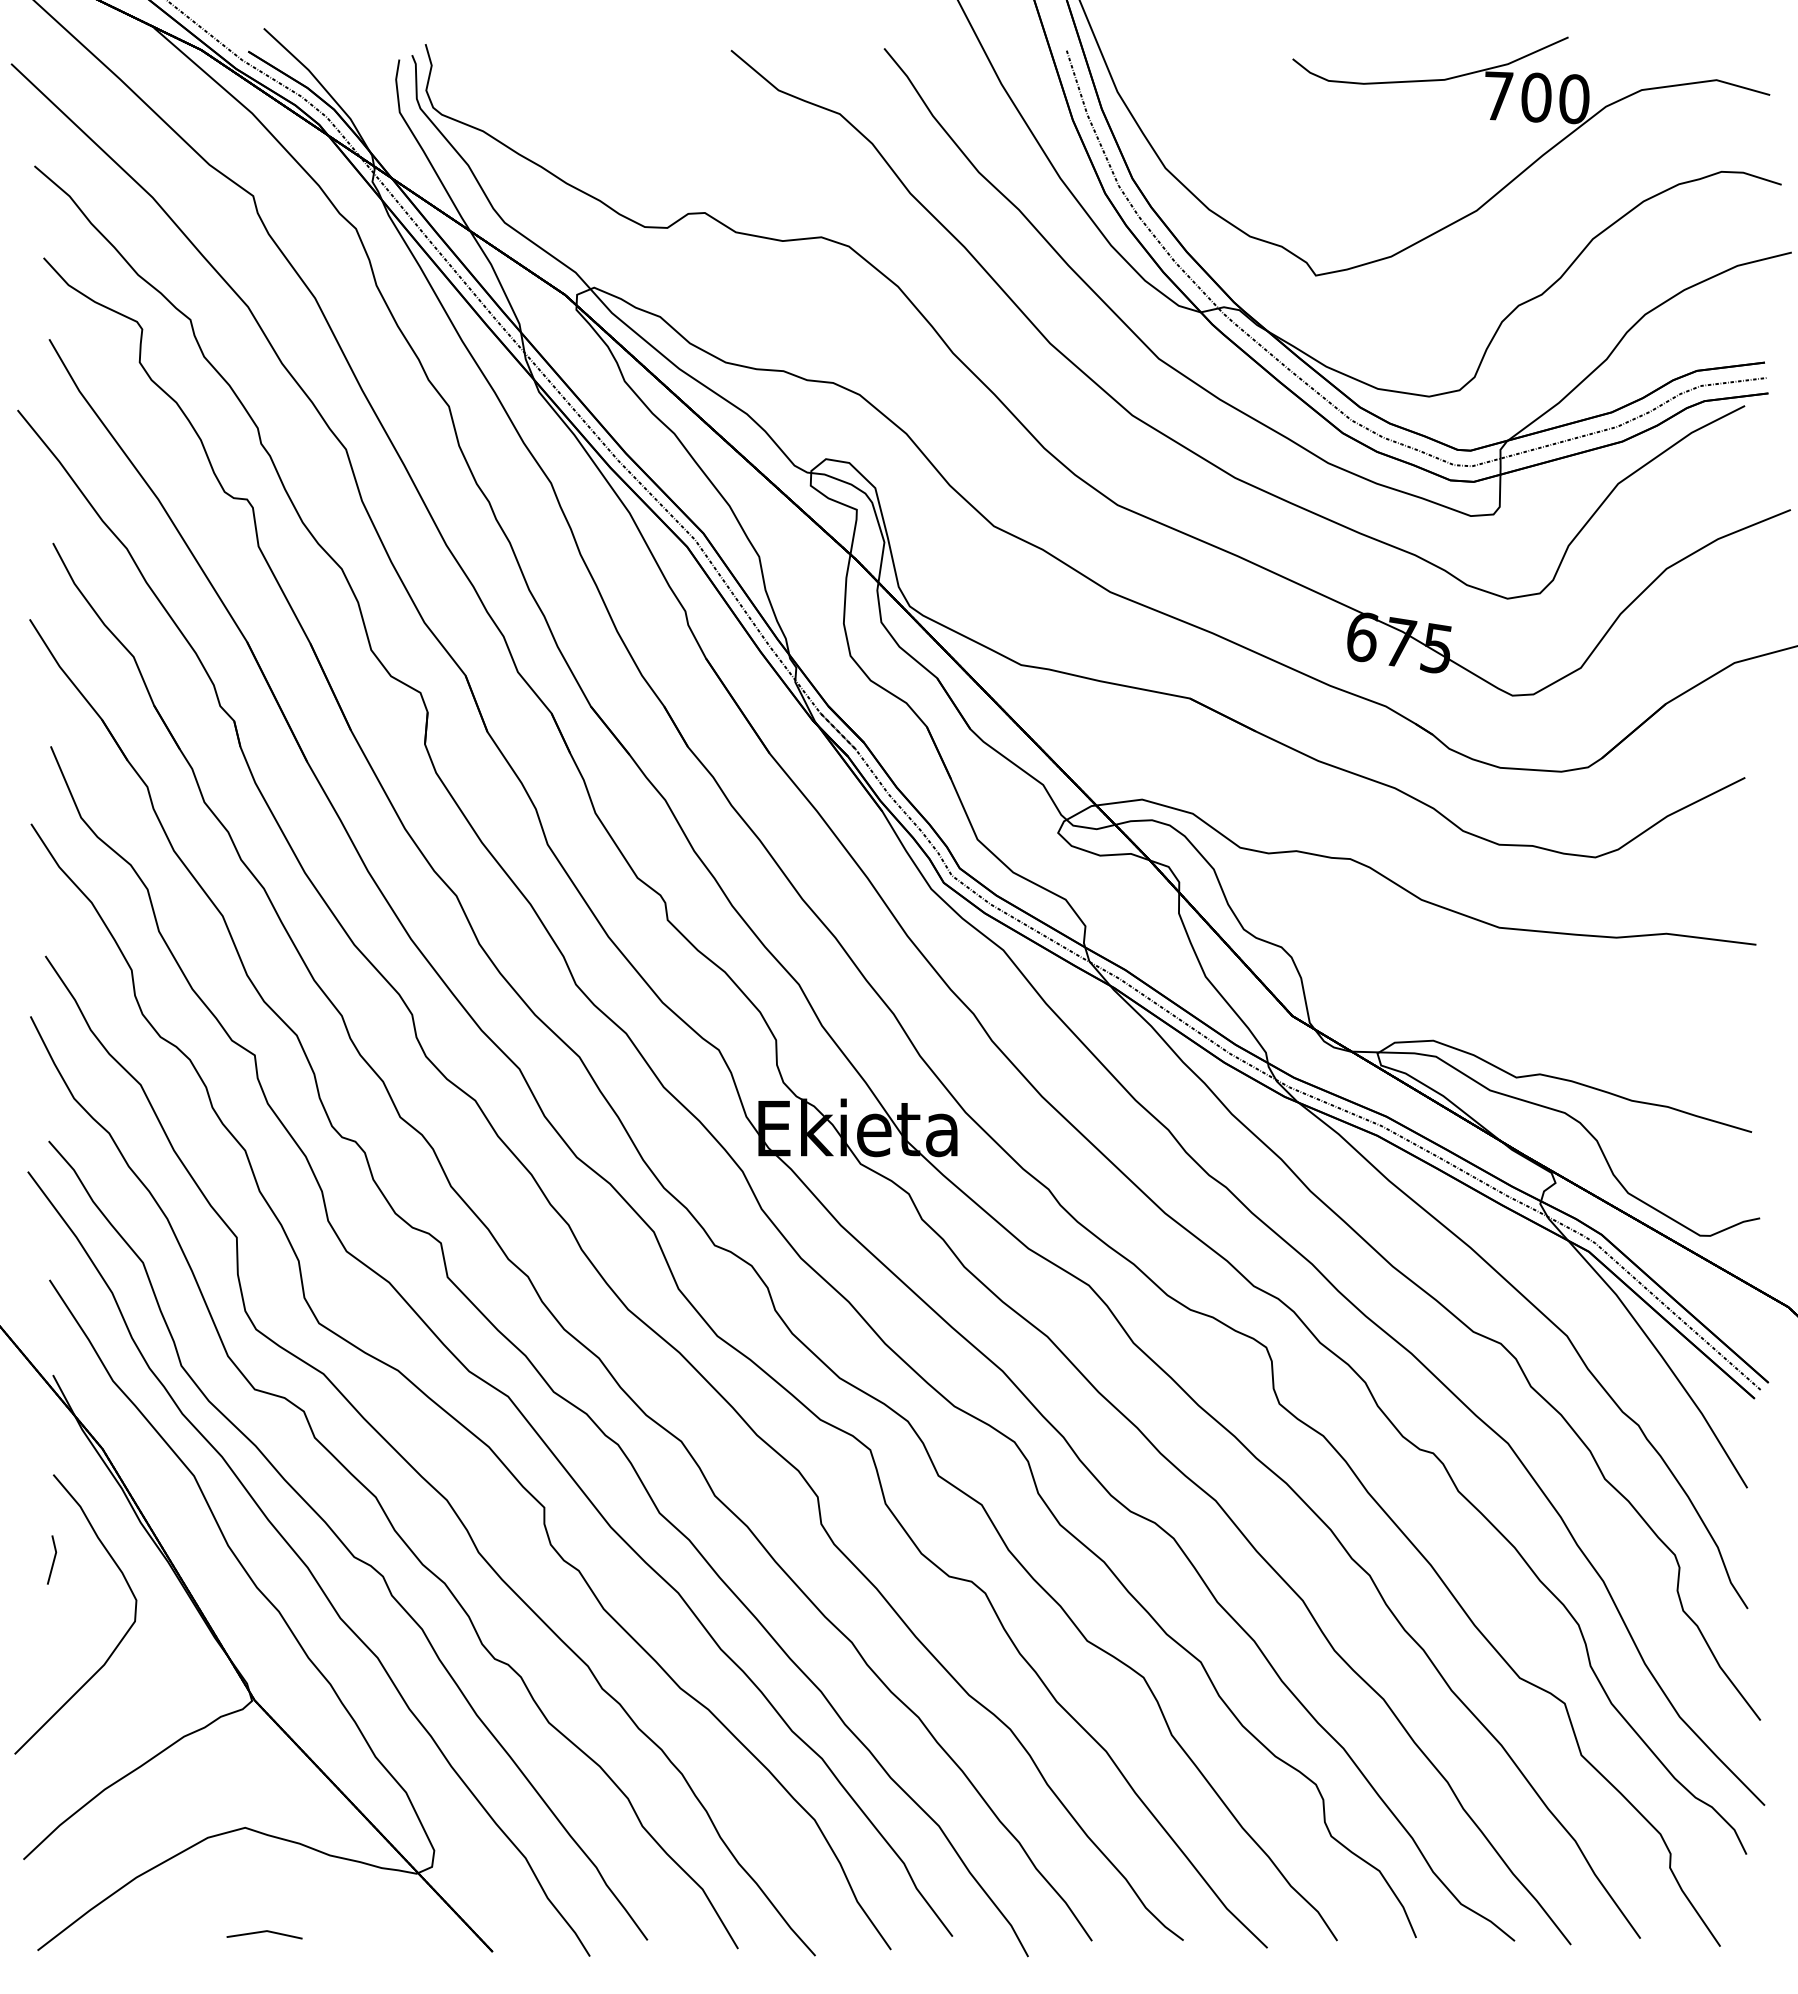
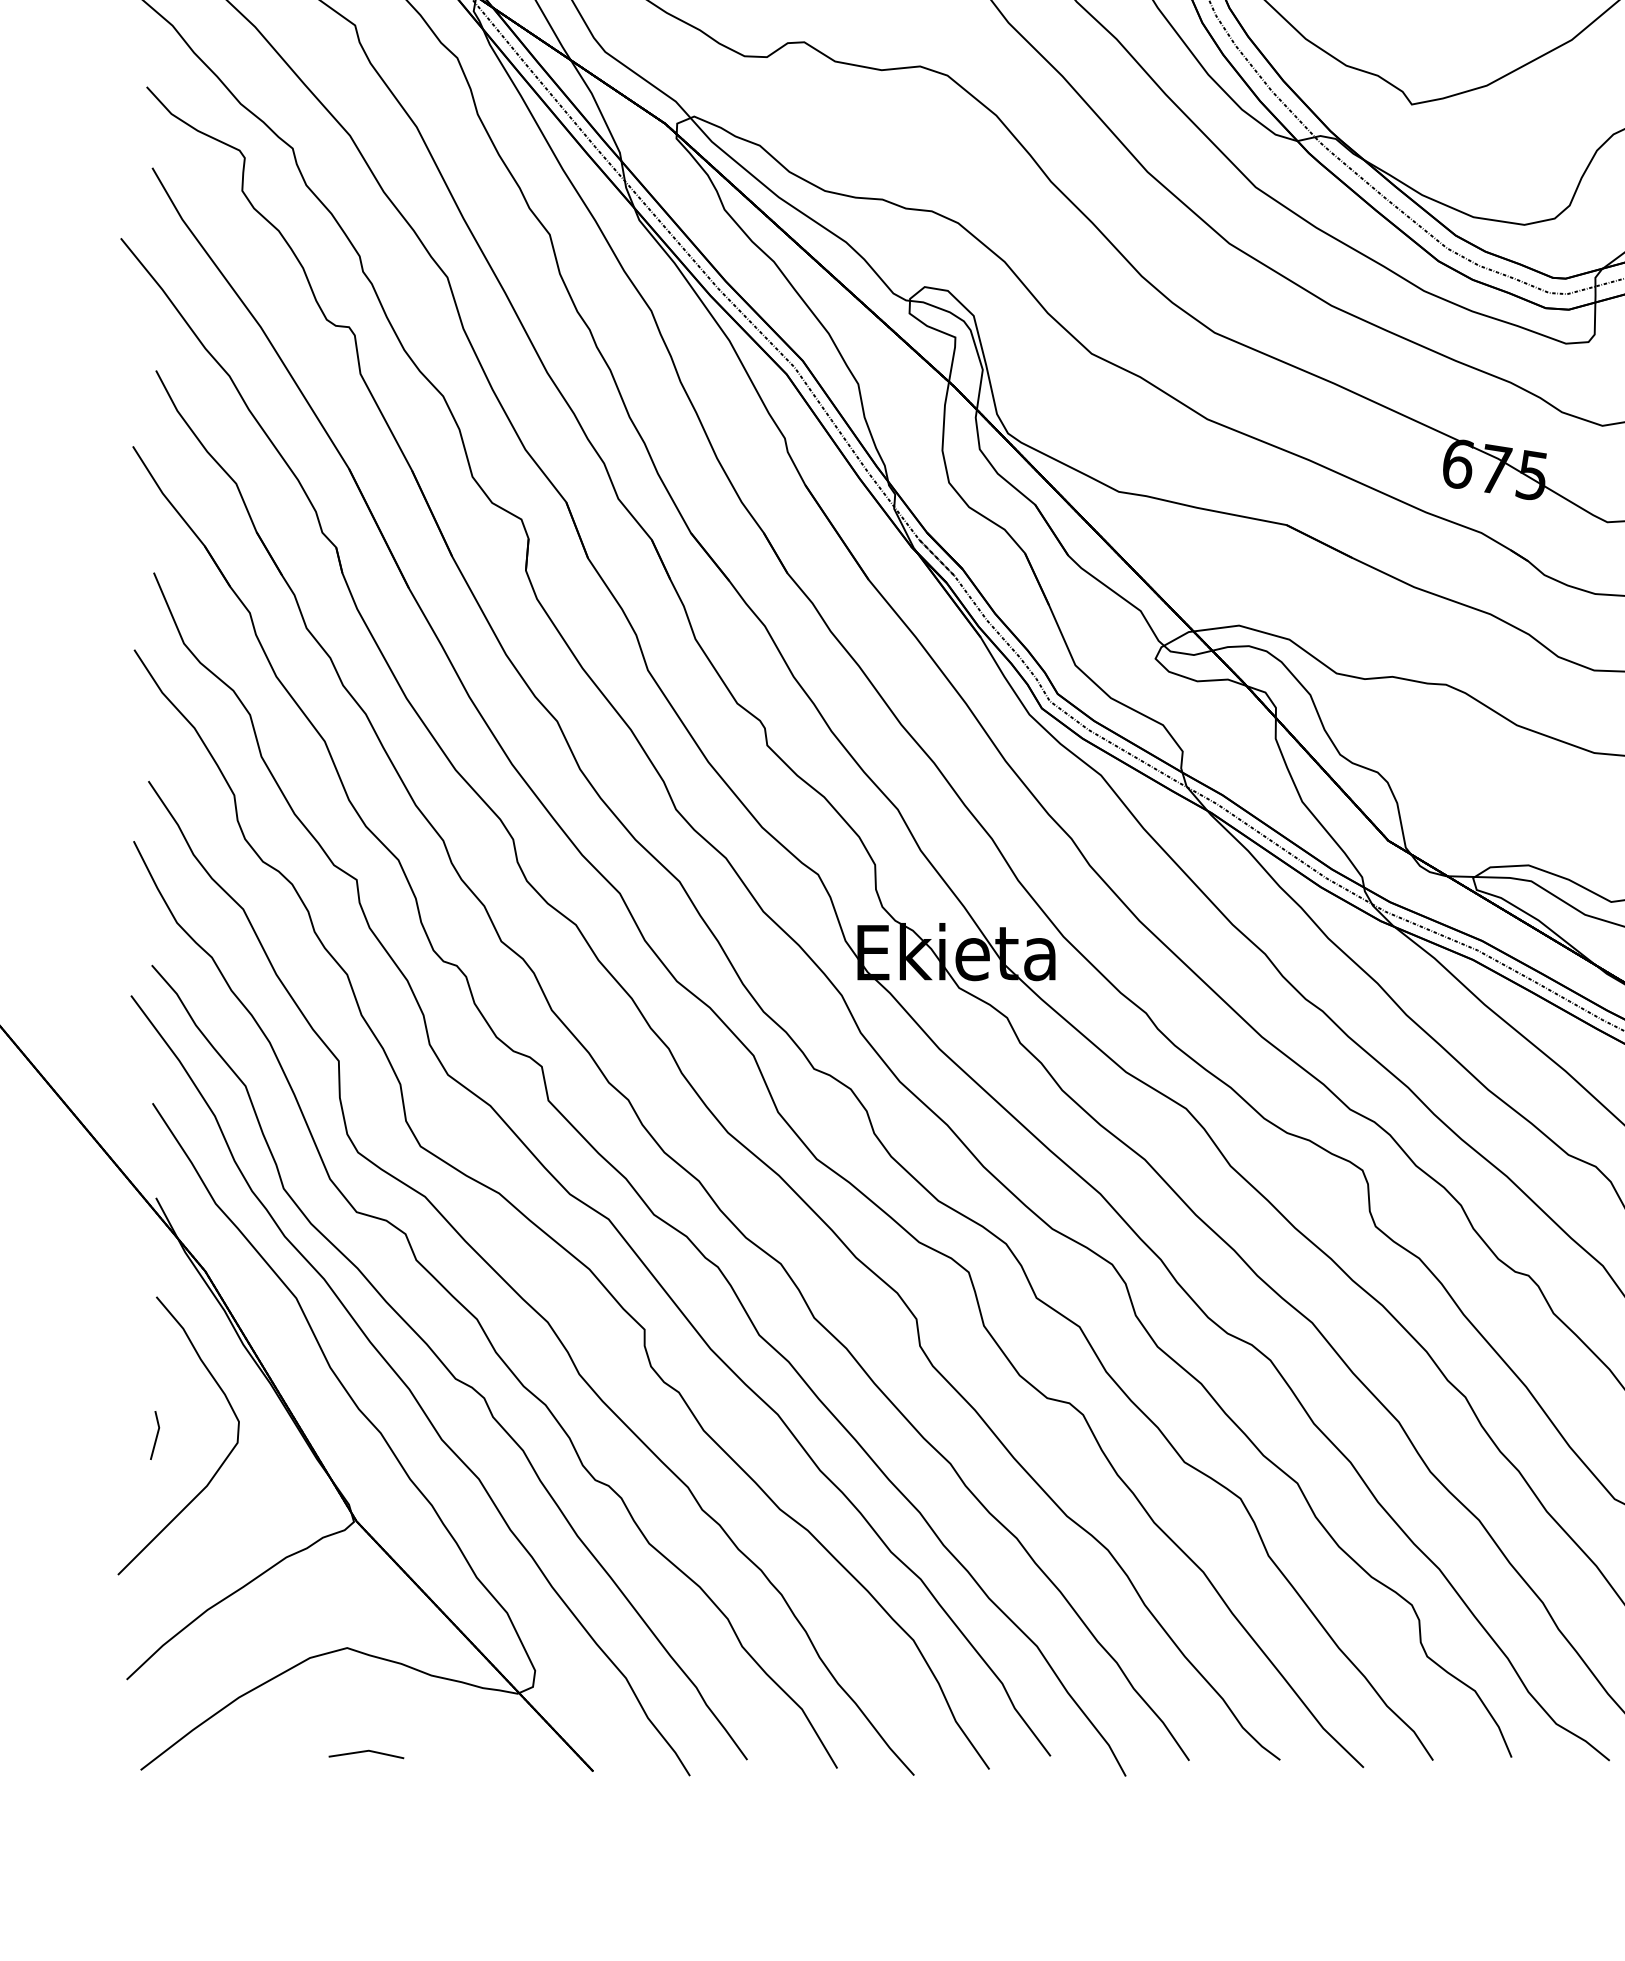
line: (53, 1559) -> (156, 1434), moved

